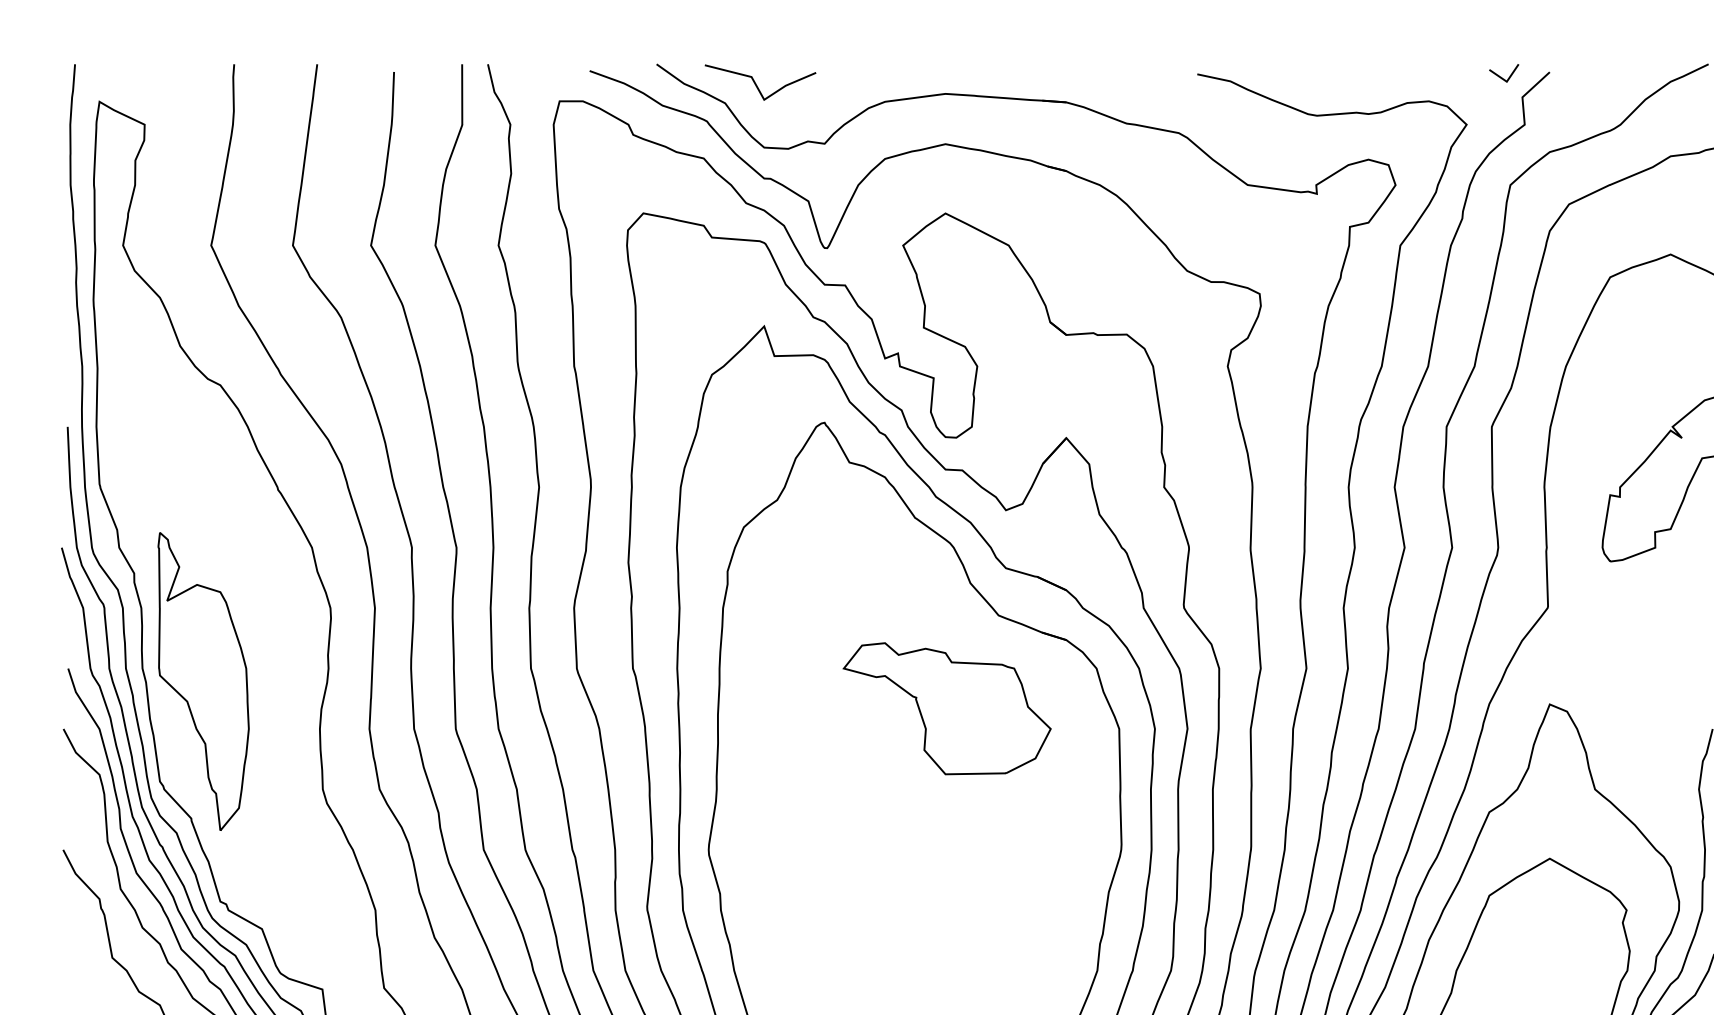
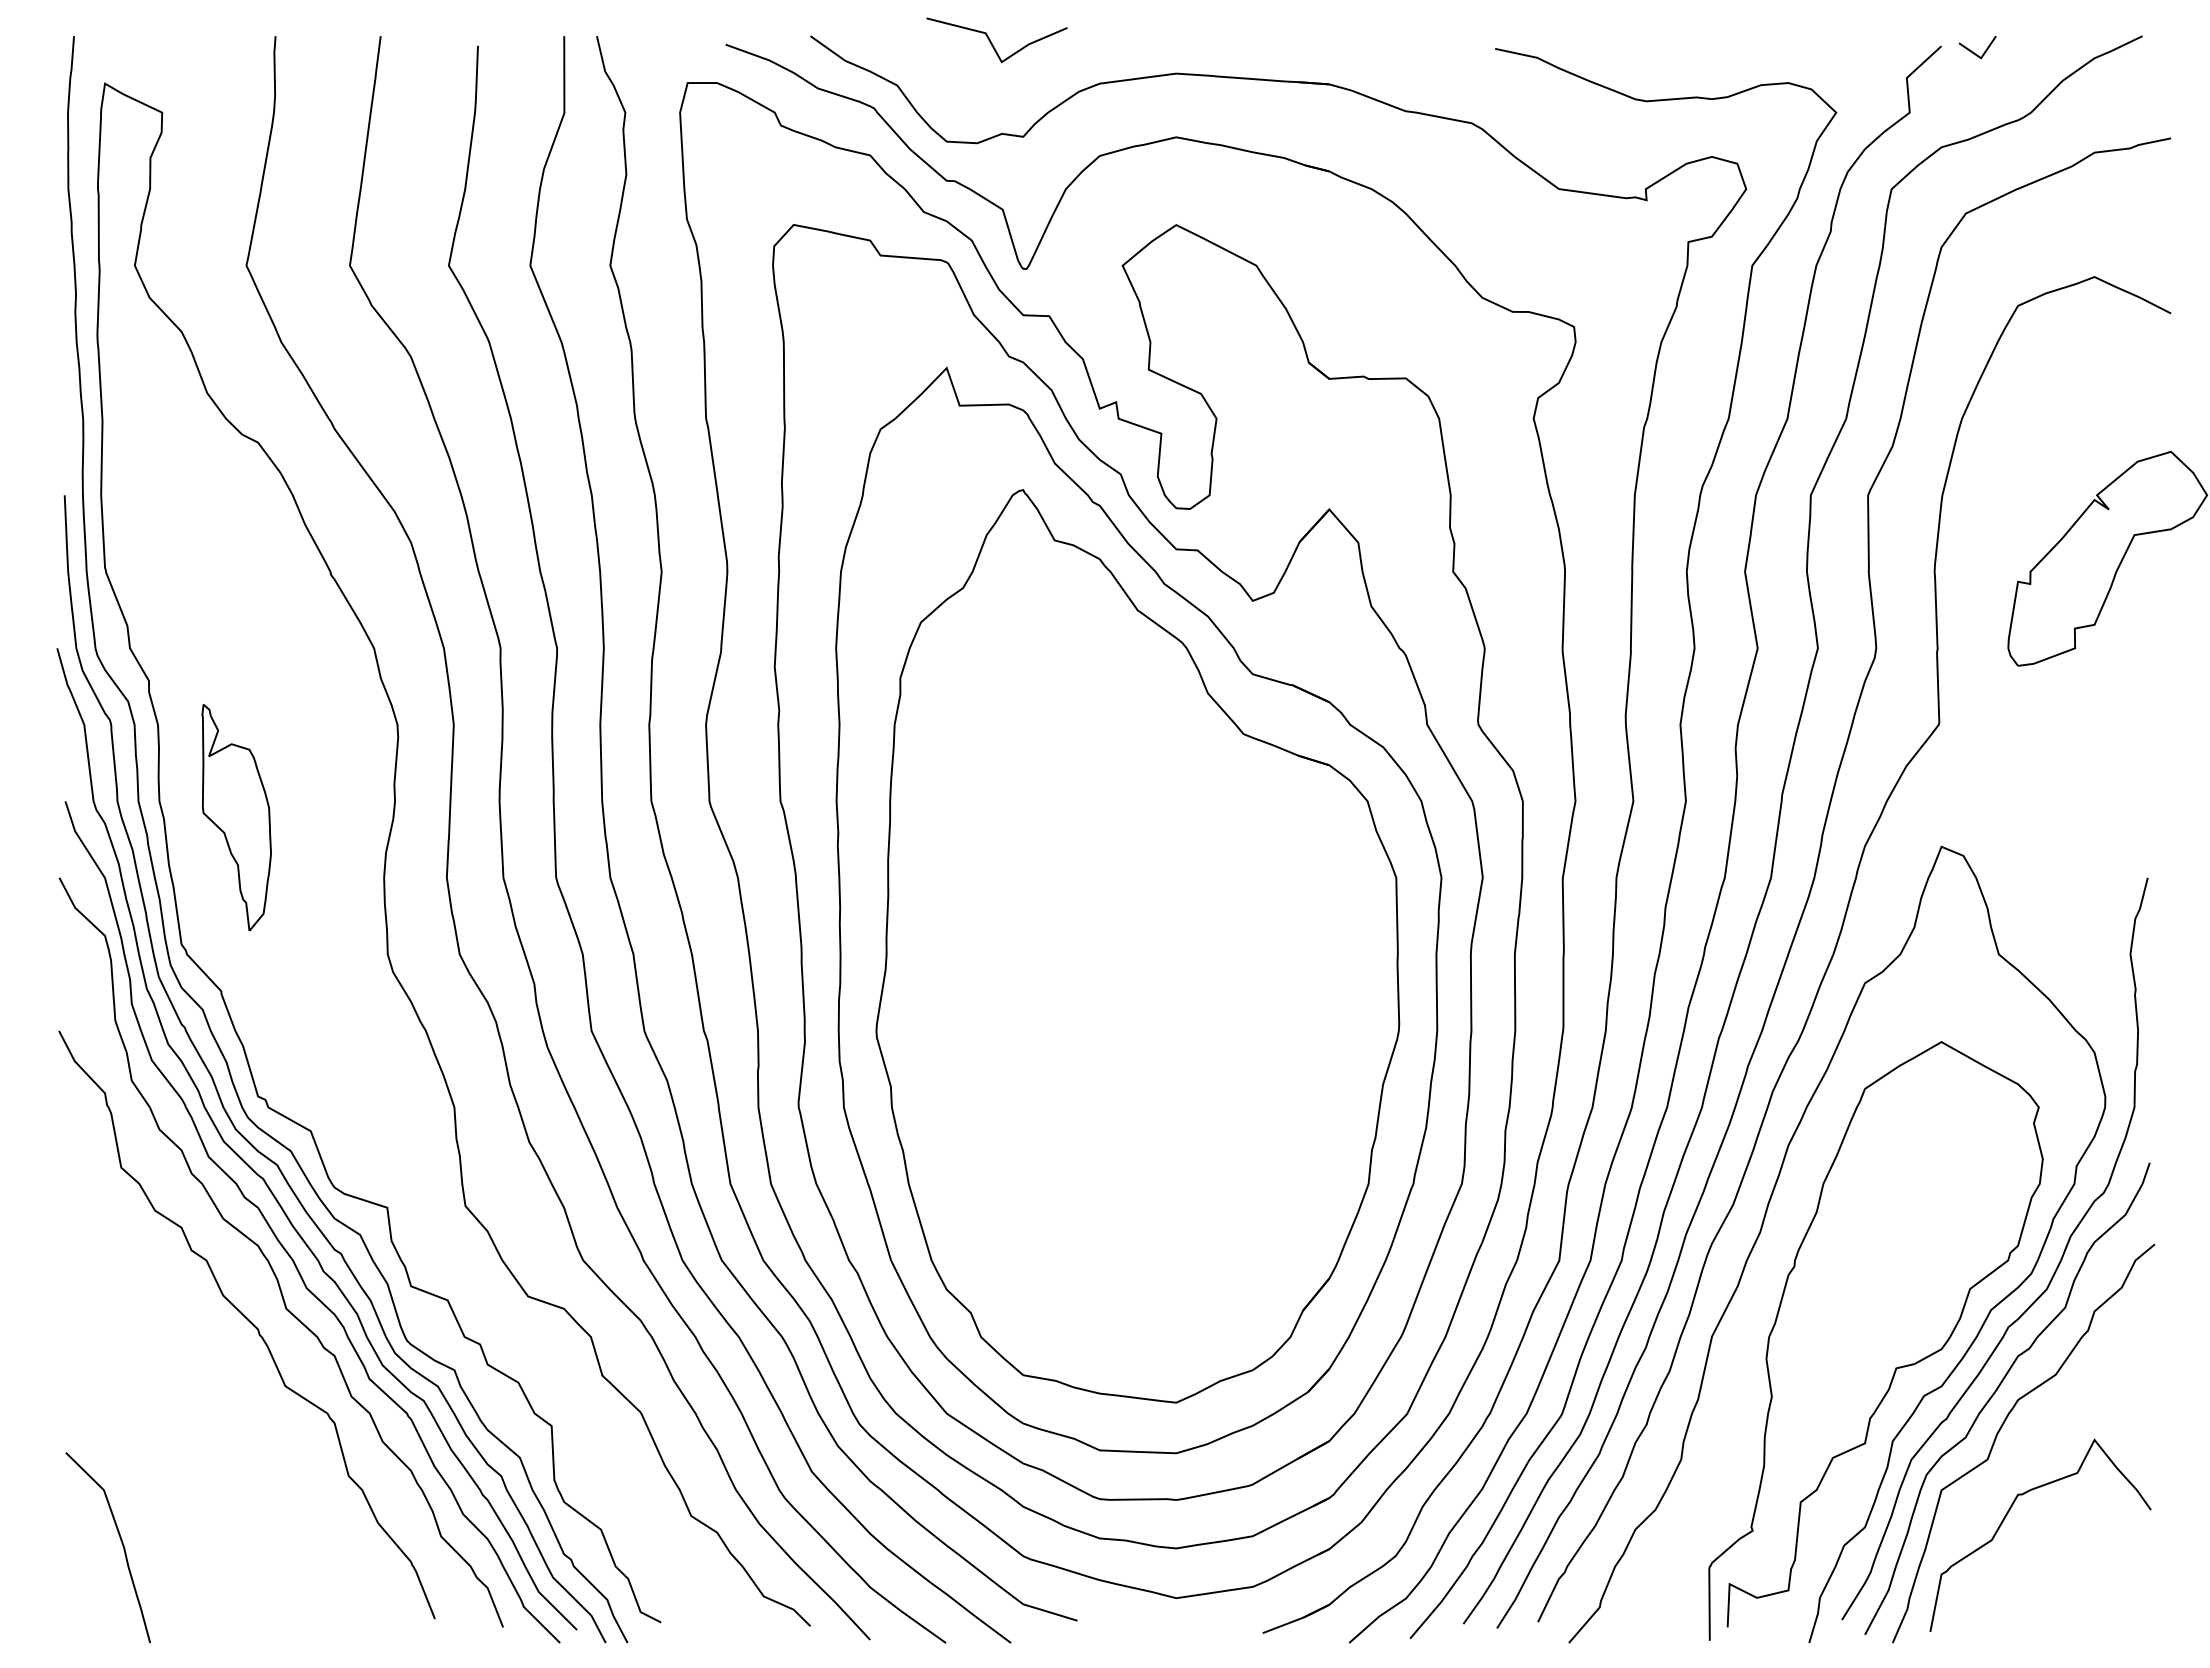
line: (1500, 76) -> (1973, 51), moved
line: (756, 85) -> (992, 43), moved
part: (203, 681) -> (236, 817), size x0.6
part: (947, 708) -> (1178, 852), removed

